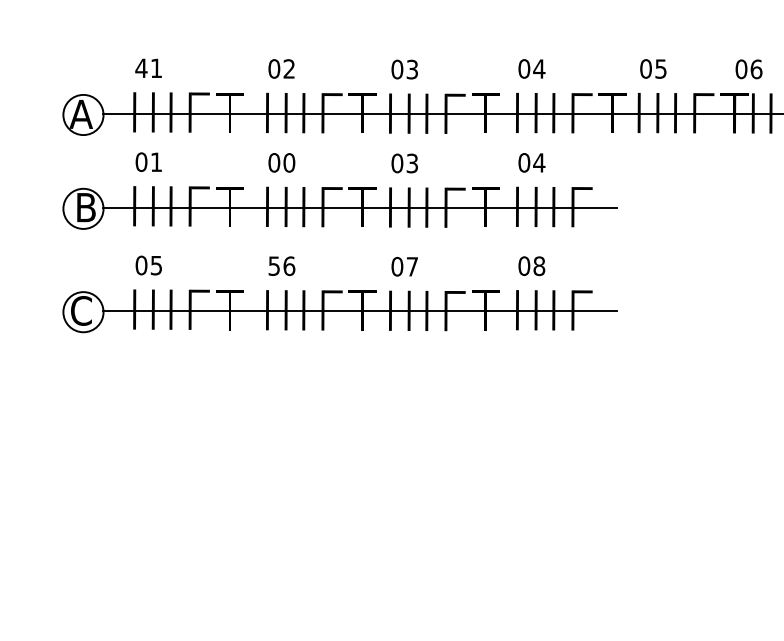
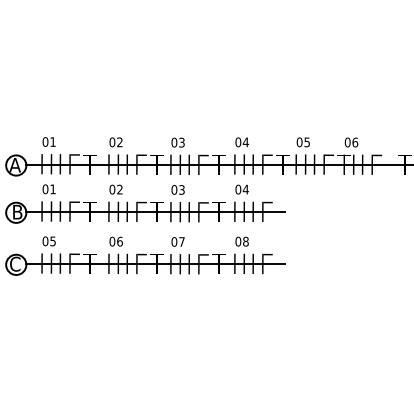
text: (141, 67) -> (45, 141), 41 -> 01
text: (288, 162) -> (119, 189), 00 -> 02
text: (274, 265) -> (112, 241), 56 -> 06

